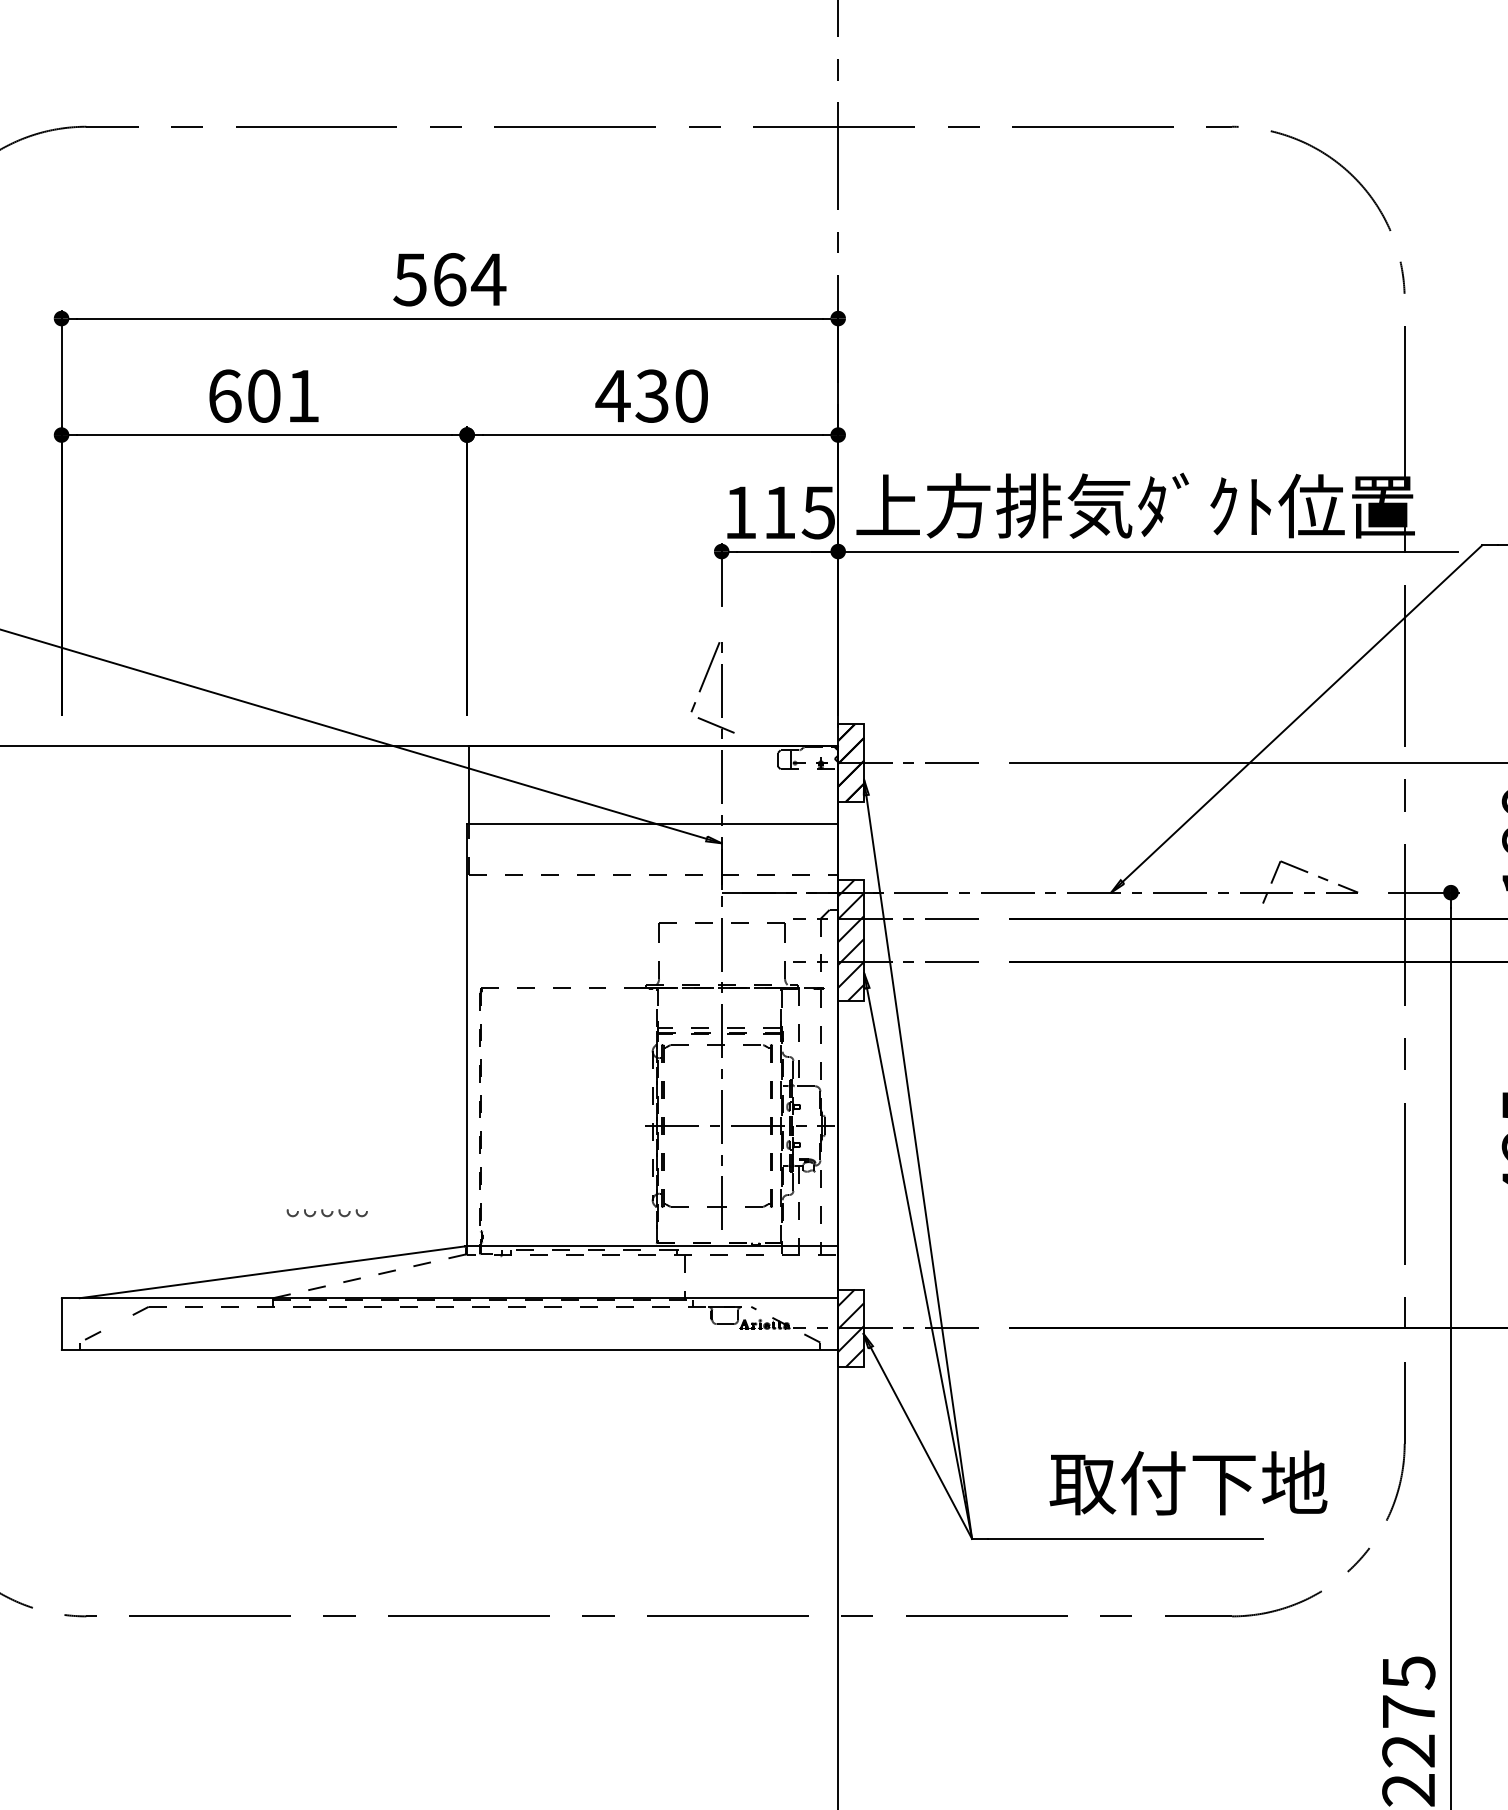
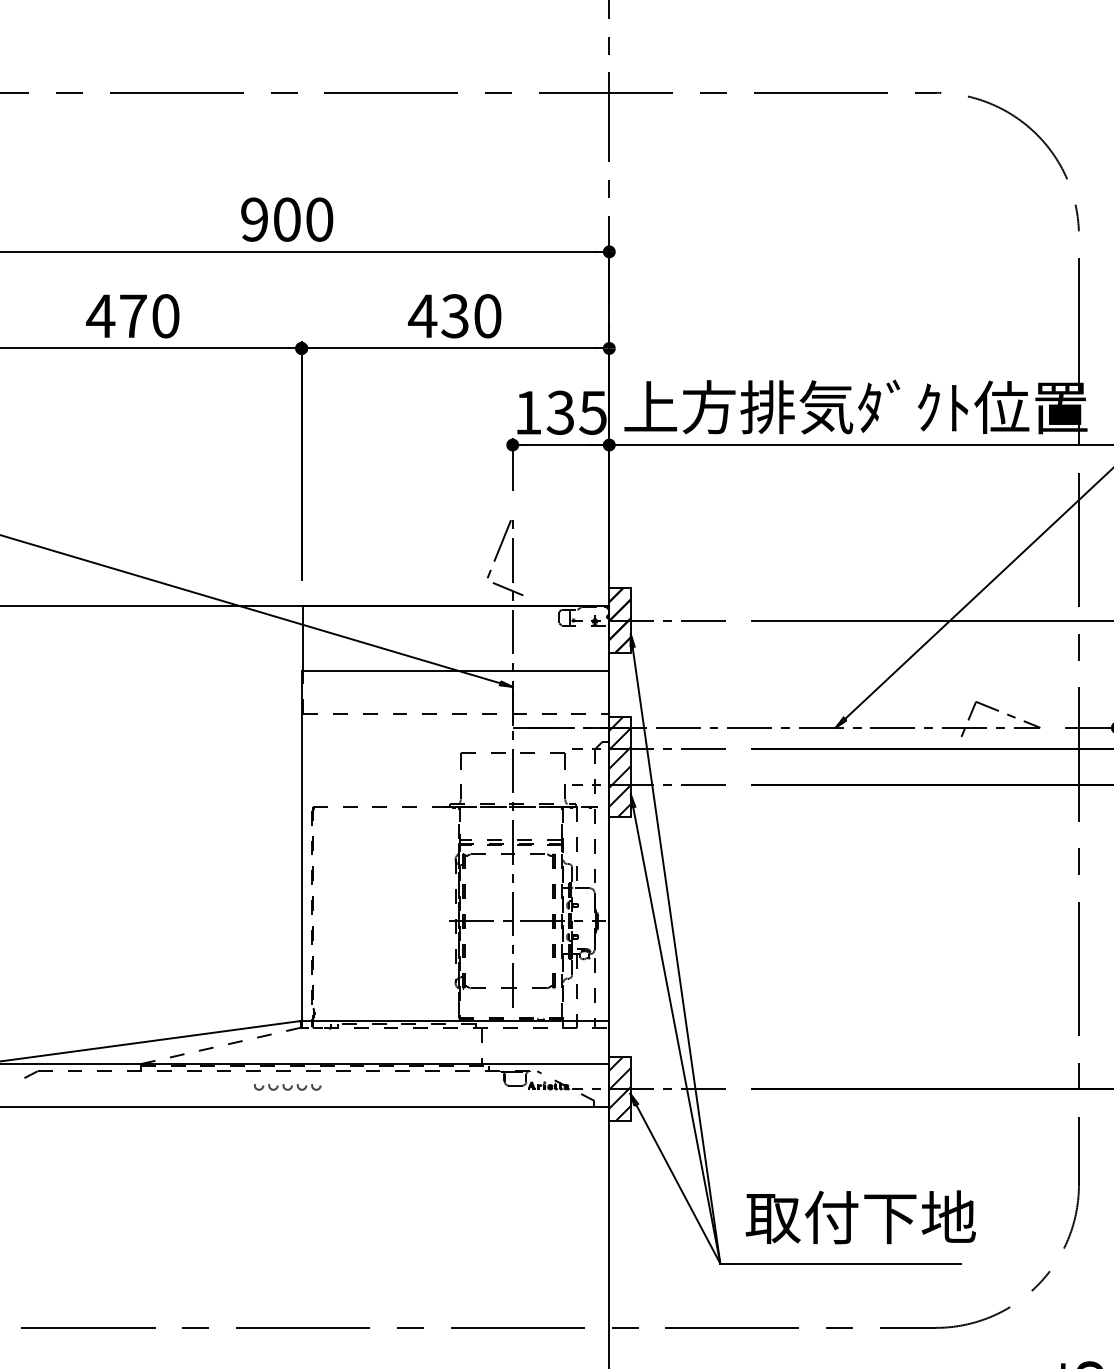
text: (449, 279) -> (287, 219), 564 -> 900
text: (263, 395) -> (132, 315), 601 -> 470
text: (778, 512) -> (559, 412), 115 -> 135
part: (326, 1213) -> (287, 1087), moved
text: (1188, 1482) -> (860, 1216), moved

